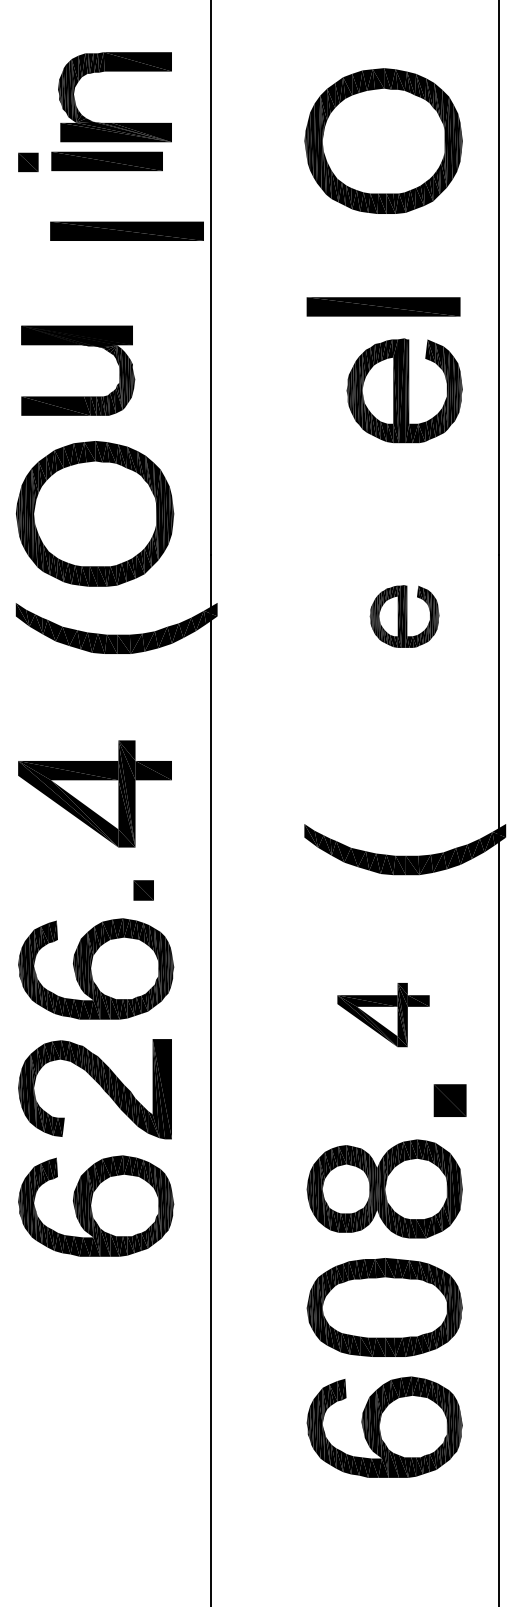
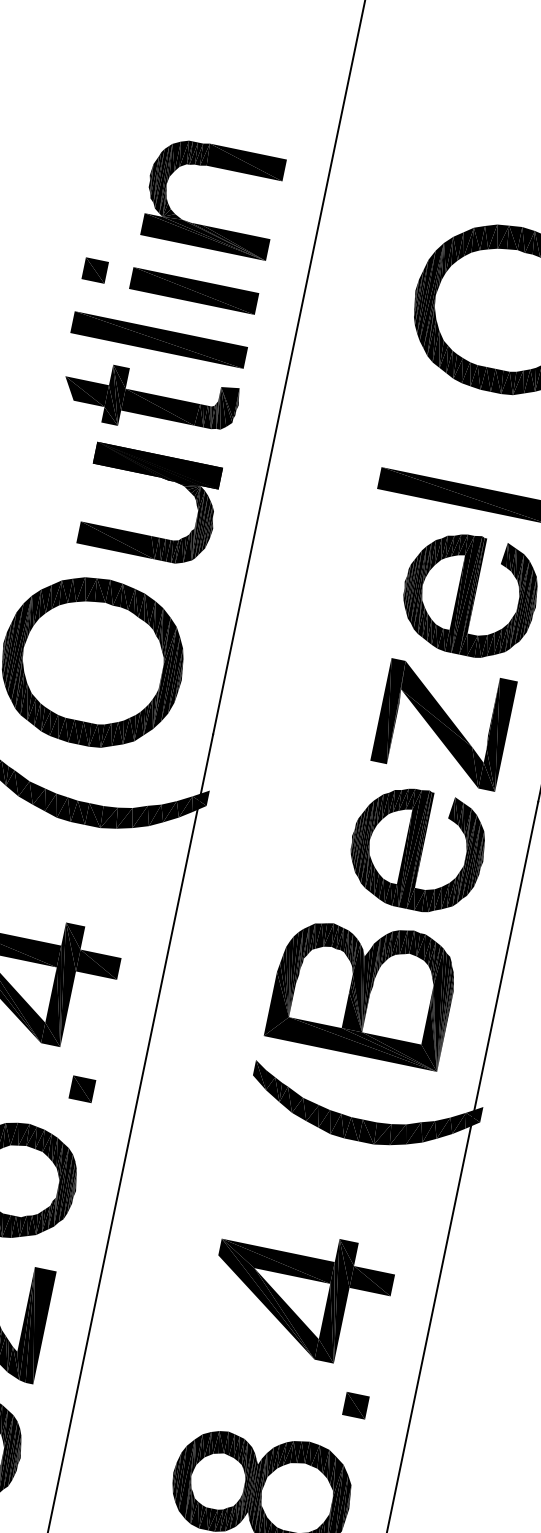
part: (106, 161) -> (193, 290), moved
part: (28, 162) -> (95, 270), moved
part: (126, 230) -> (158, 339), moved
part: (97, 281) -> (149, 400), added
part: (78, 345) -> (157, 477), moved
part: (404, 504) -> (443, 723), added
part: (404, 616) -> (417, 849), size x1.67
part: (383, 744) -> (363, 988), added
part: (143, 890) -> (82, 1089), moved
part: (383, 1014) -> (300, 1293), size x1.67
part: (450, 1100) -> (356, 1405), size x0.62

